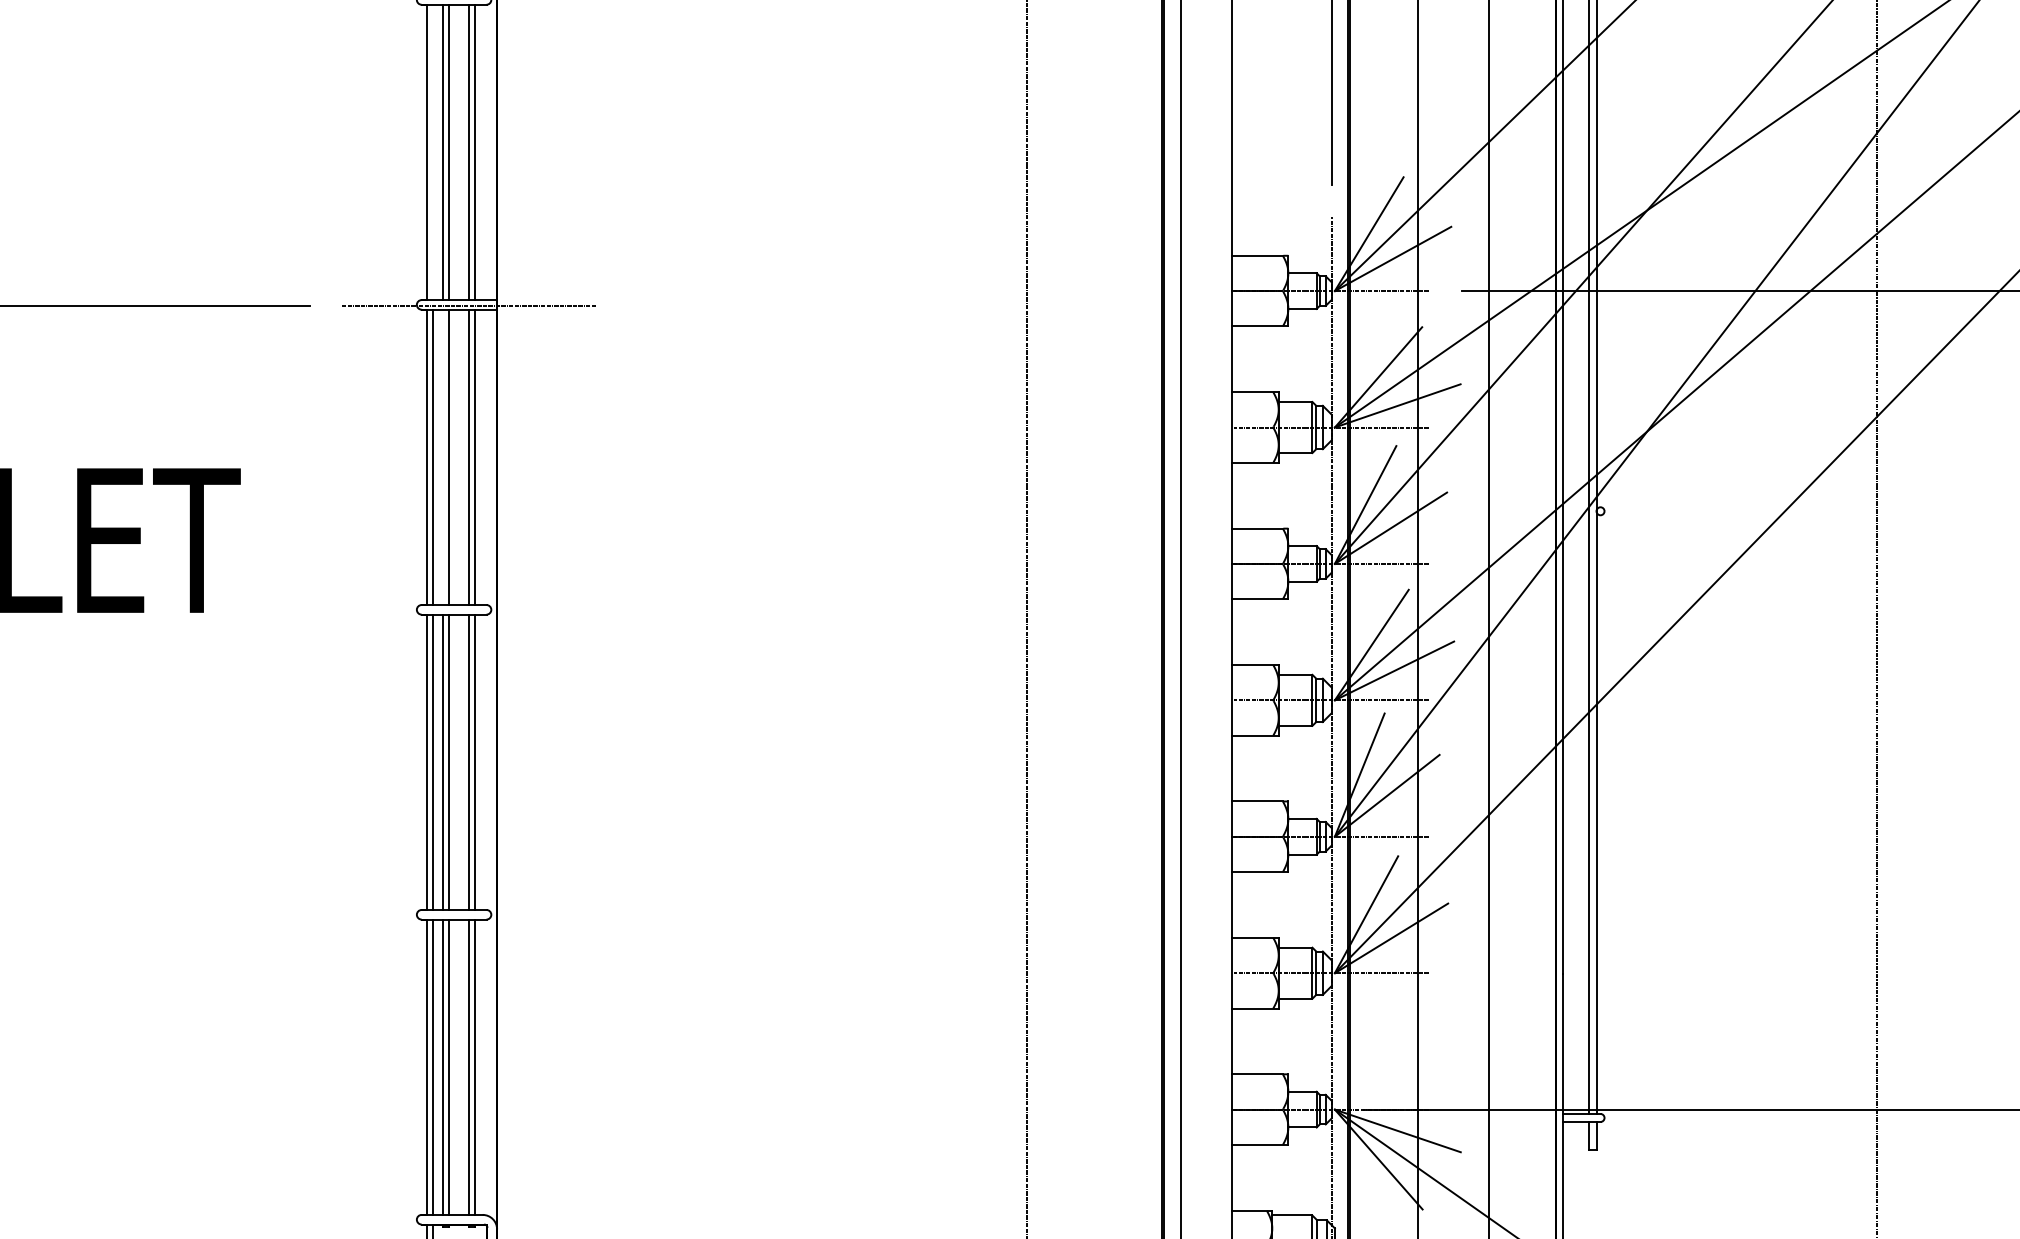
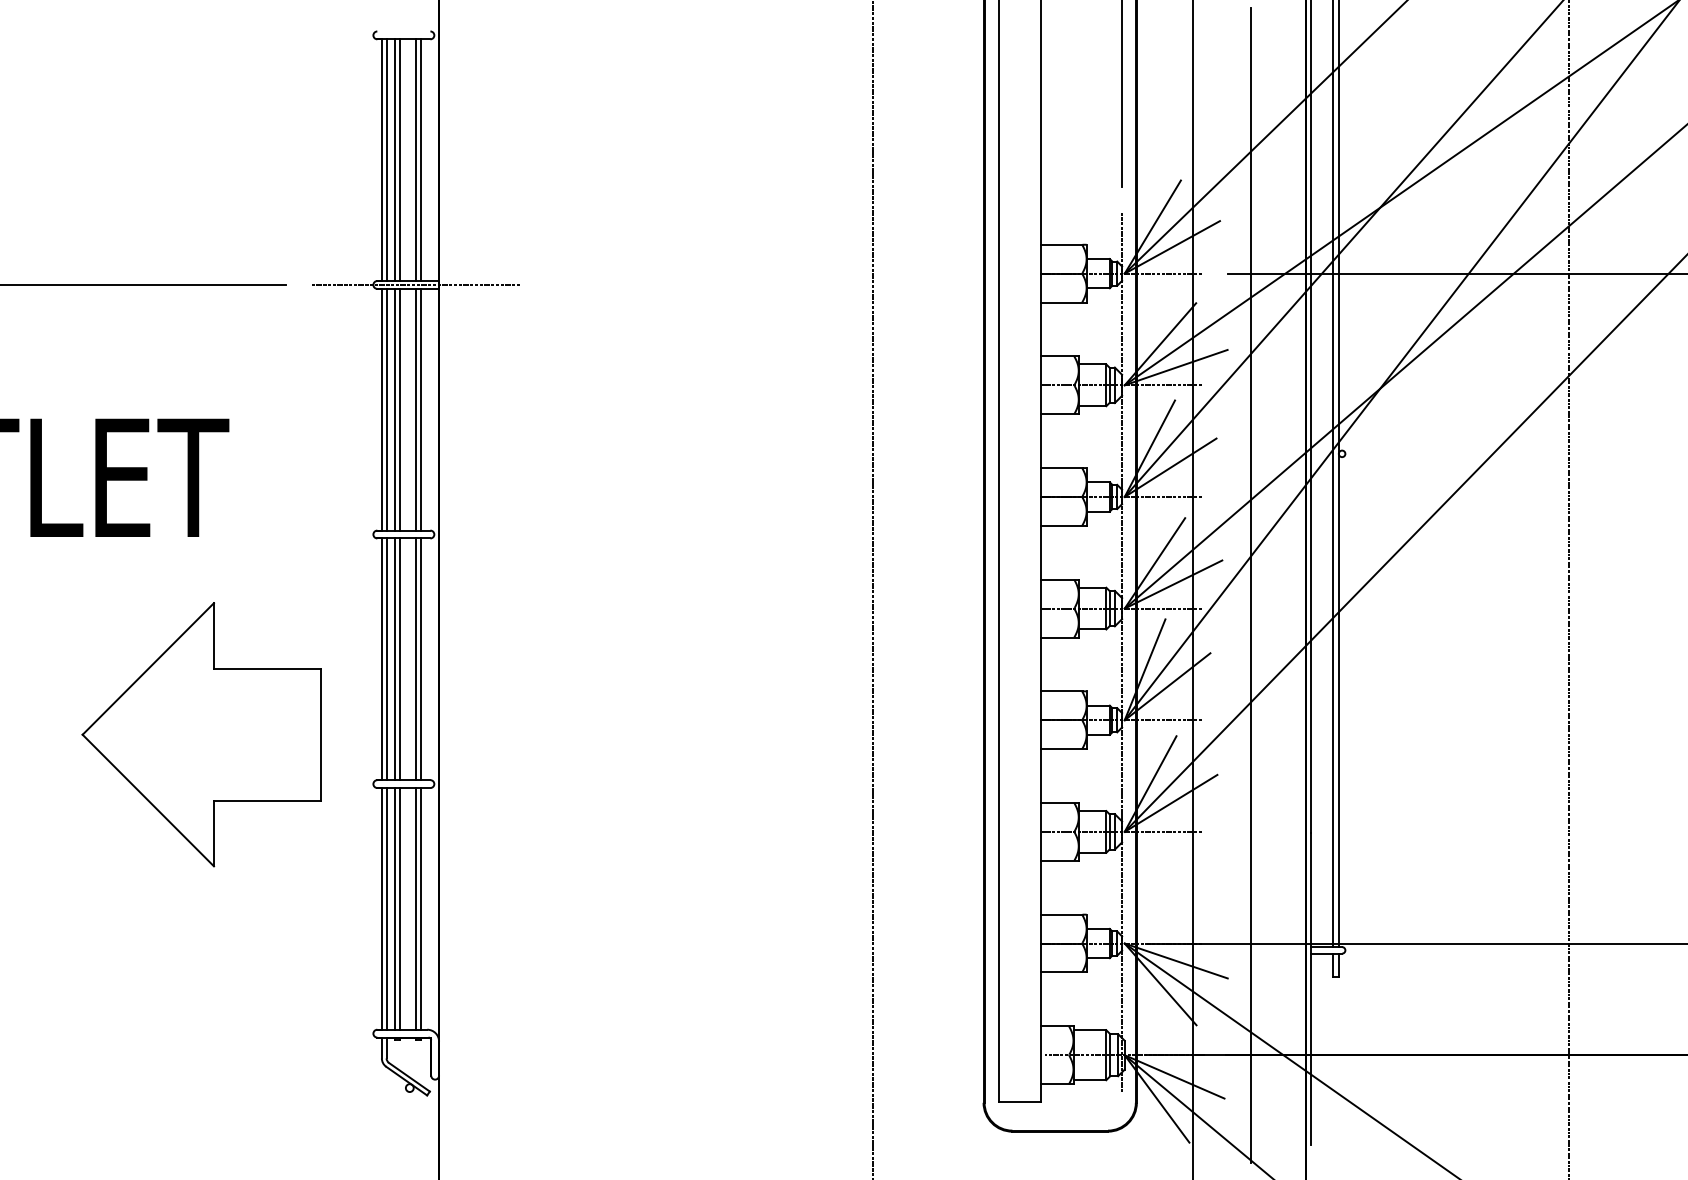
line: (432, 152) -> (386, 160), added
line: (443, 457) -> (395, 409), added
part: (206, 854) -> (201, 734), added

